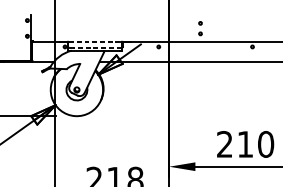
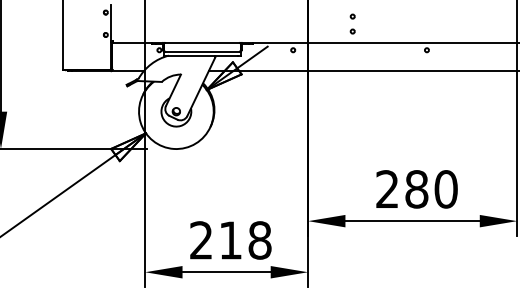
line: (95, 41) -> (202, 42), dashed -> solid
line: (95, 47) -> (202, 51), dashed -> solid
text: (245, 144) -> (416, 189), 210 -> 280

